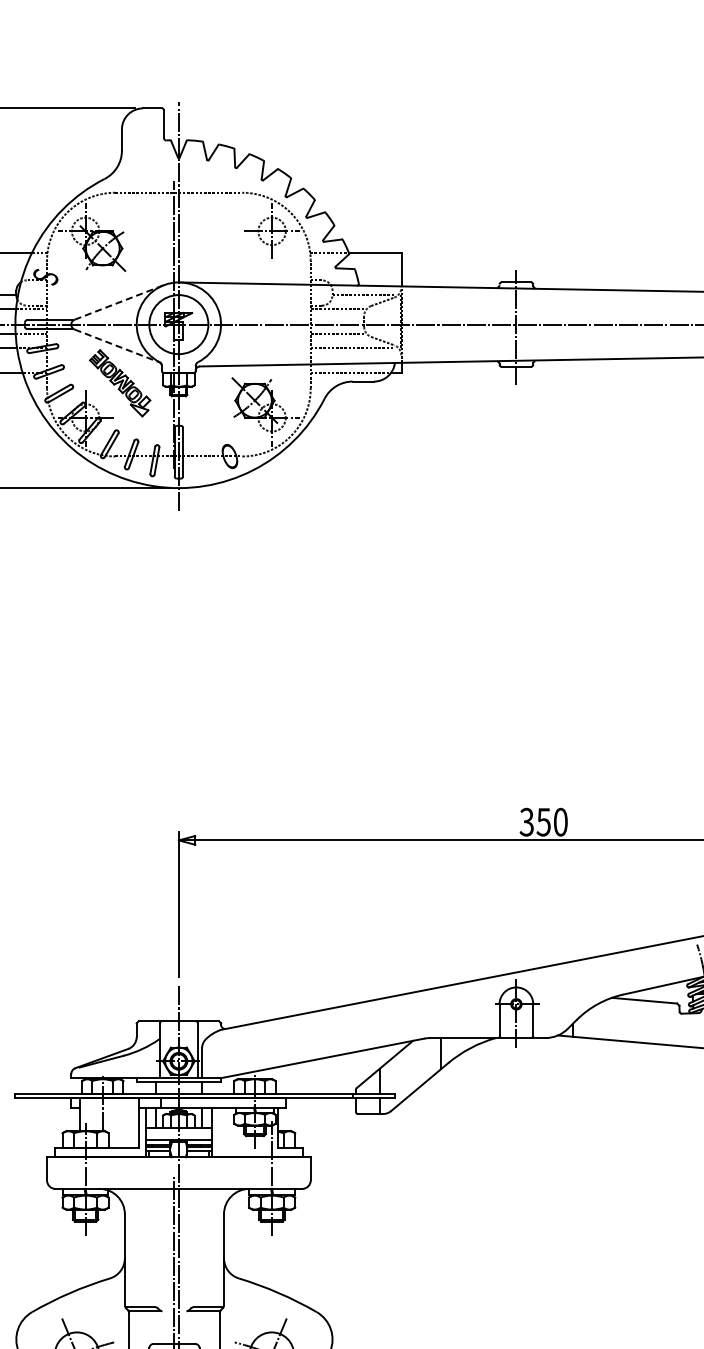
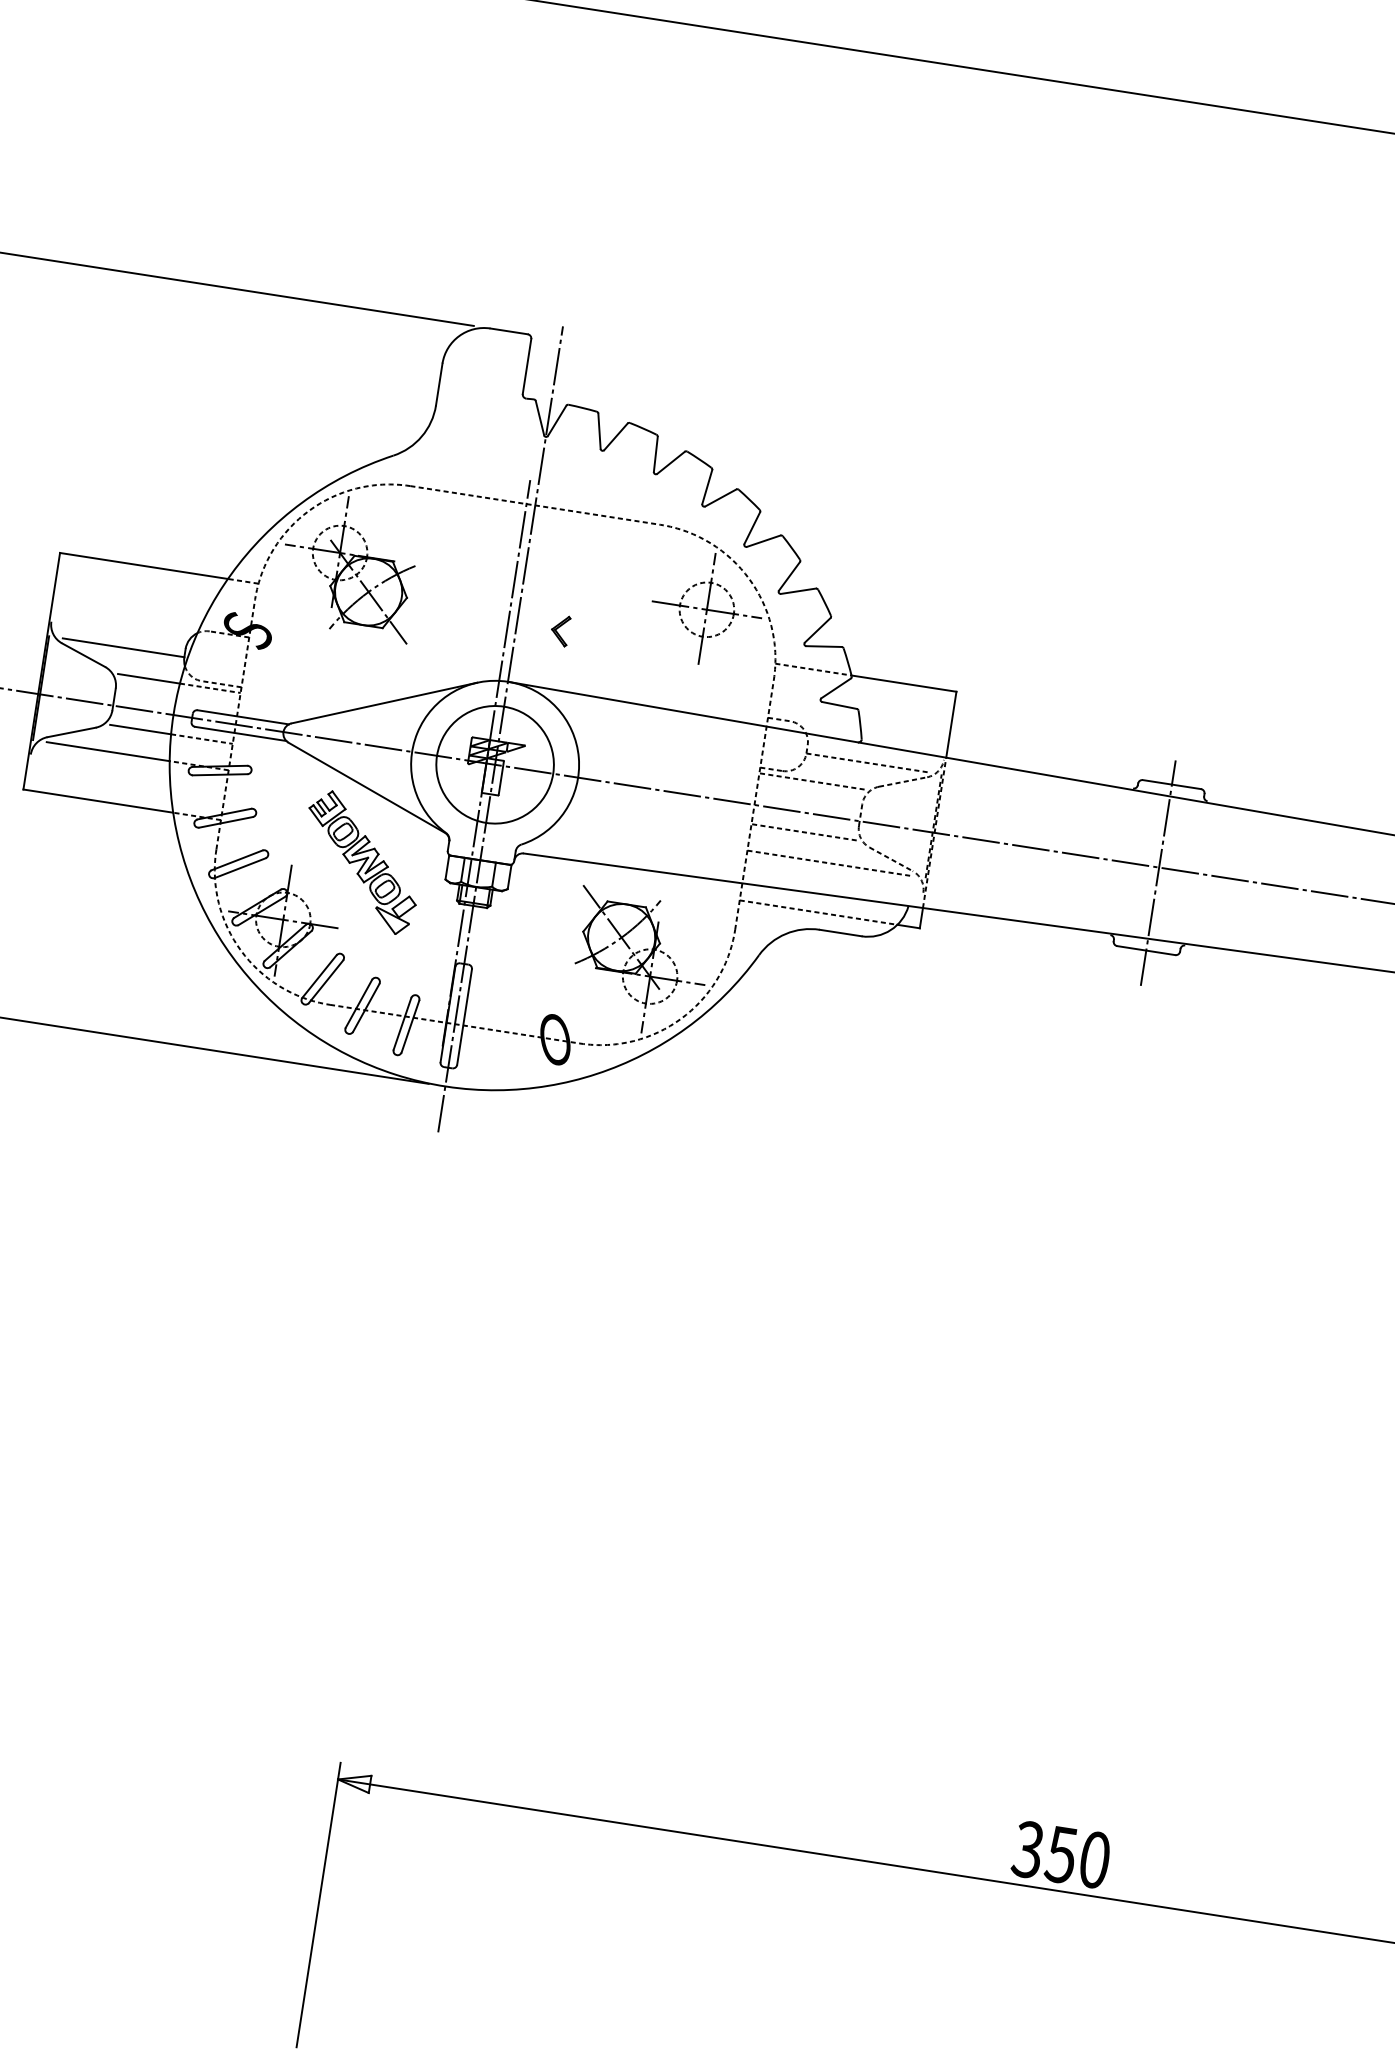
part: (200, 252) -> (559, 629), added
line: (119, 302) -> (385, 703), dashed -> solid
line: (117, 346) -> (367, 789), dashed -> solid

